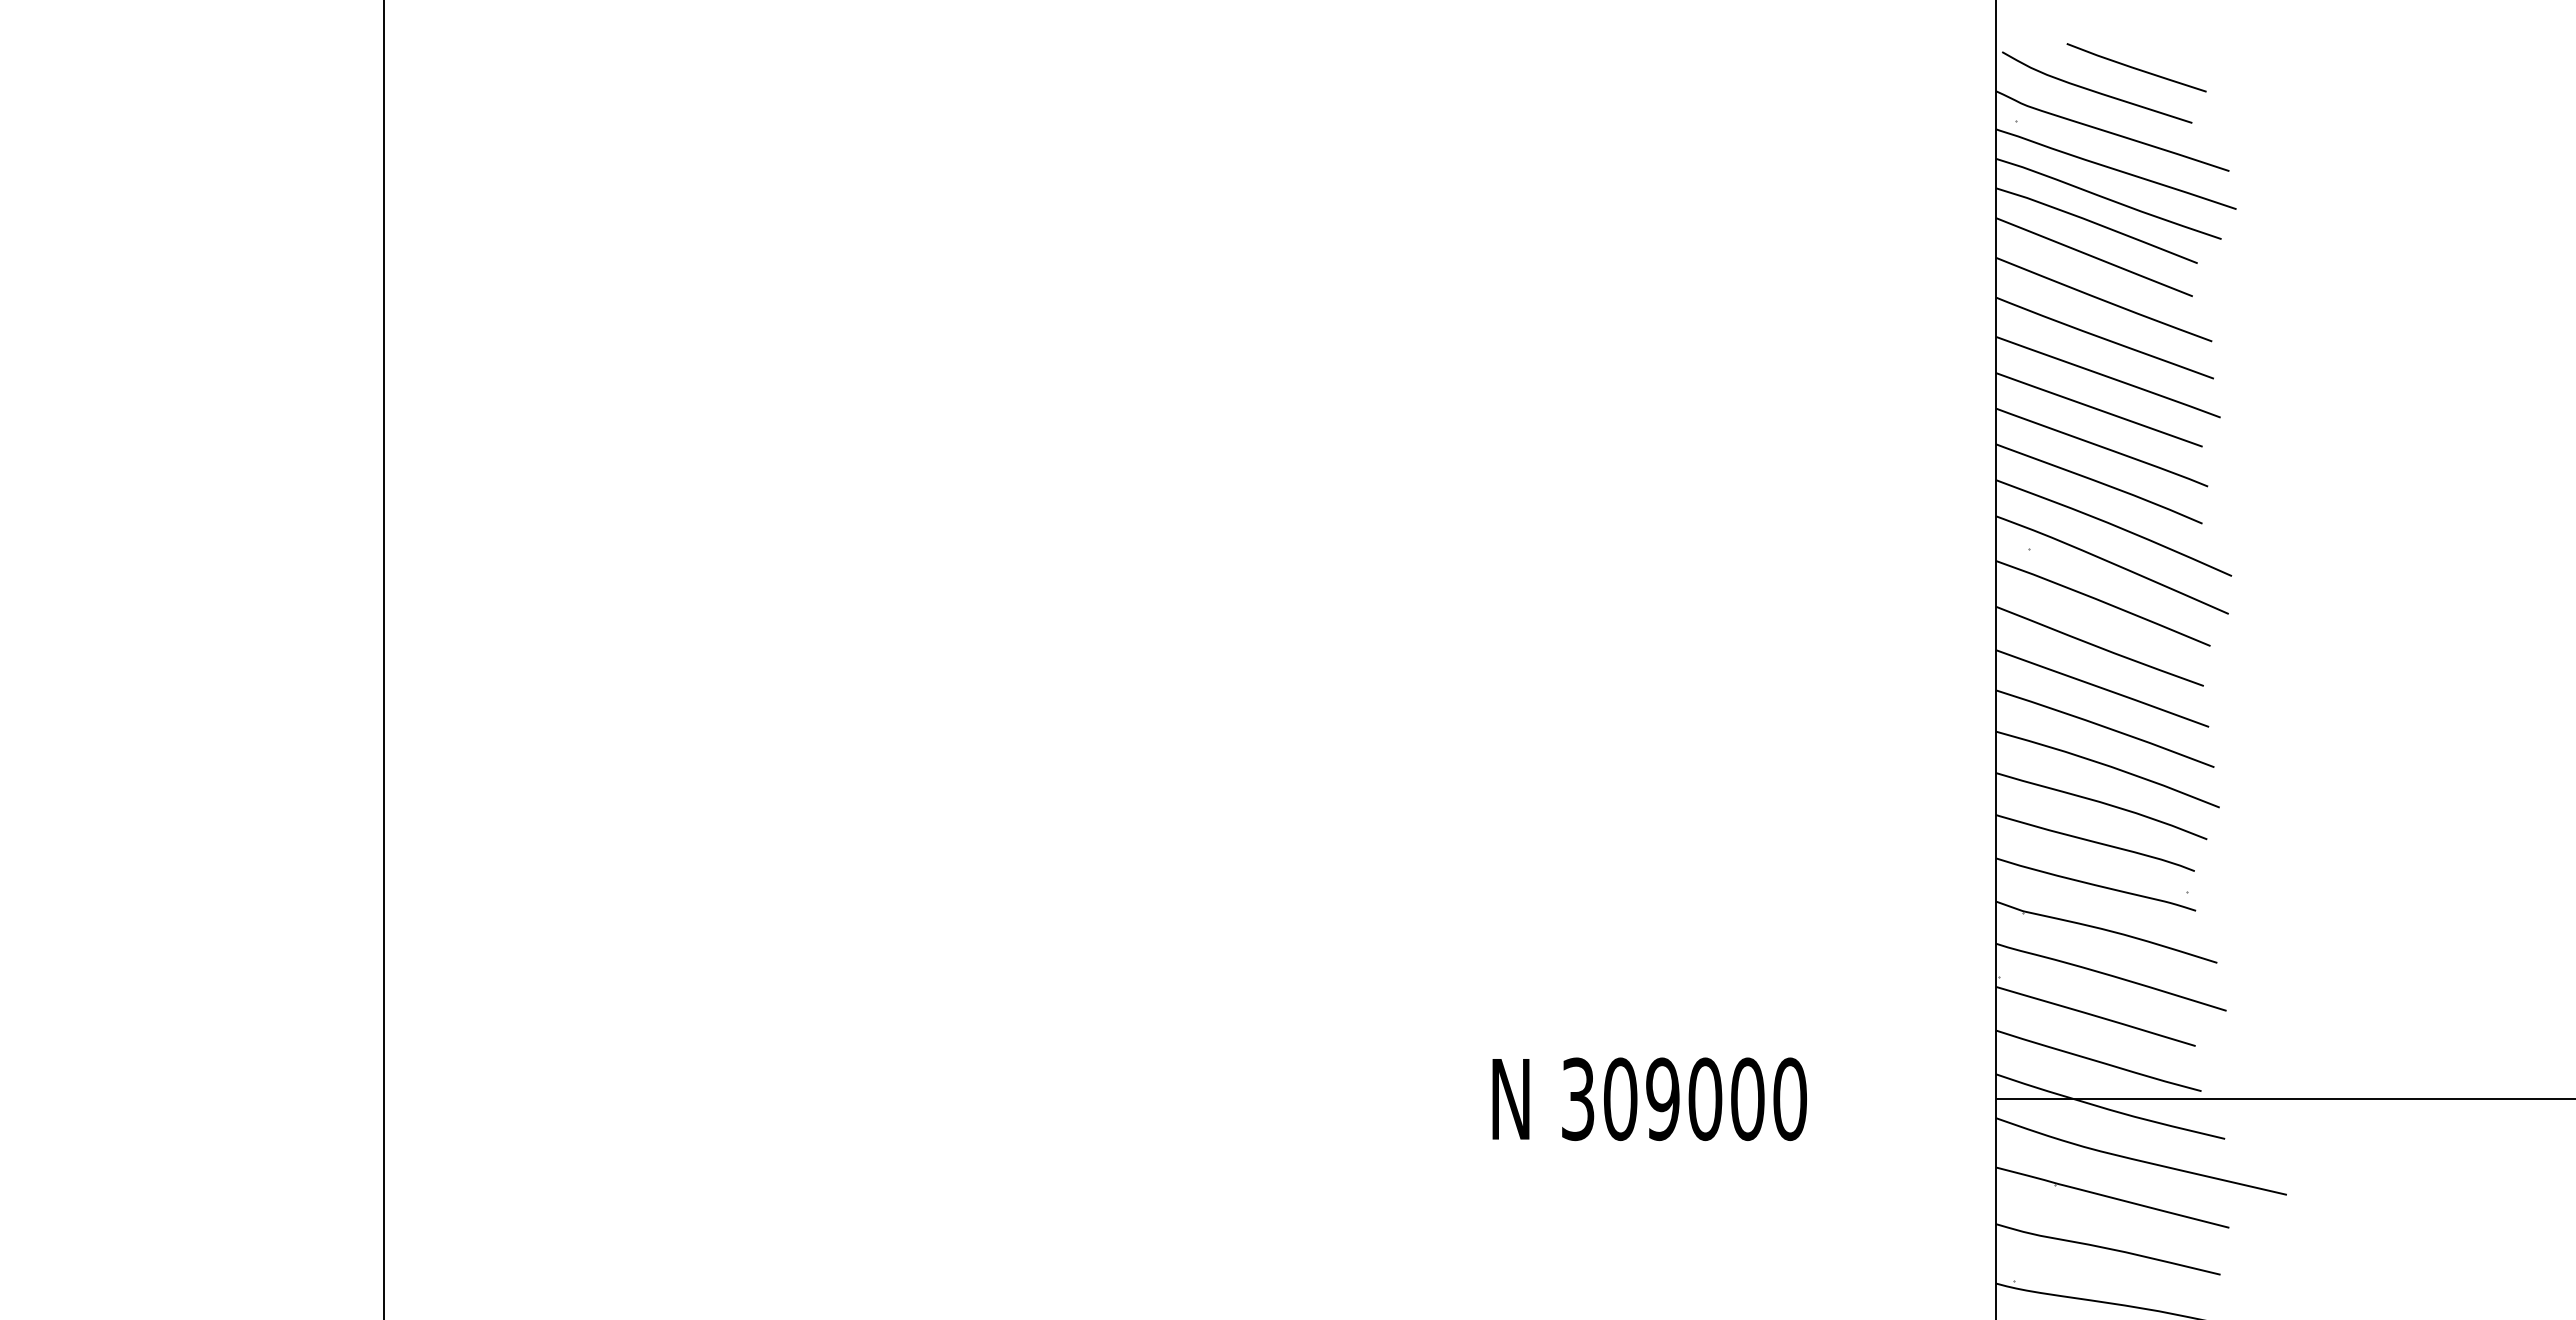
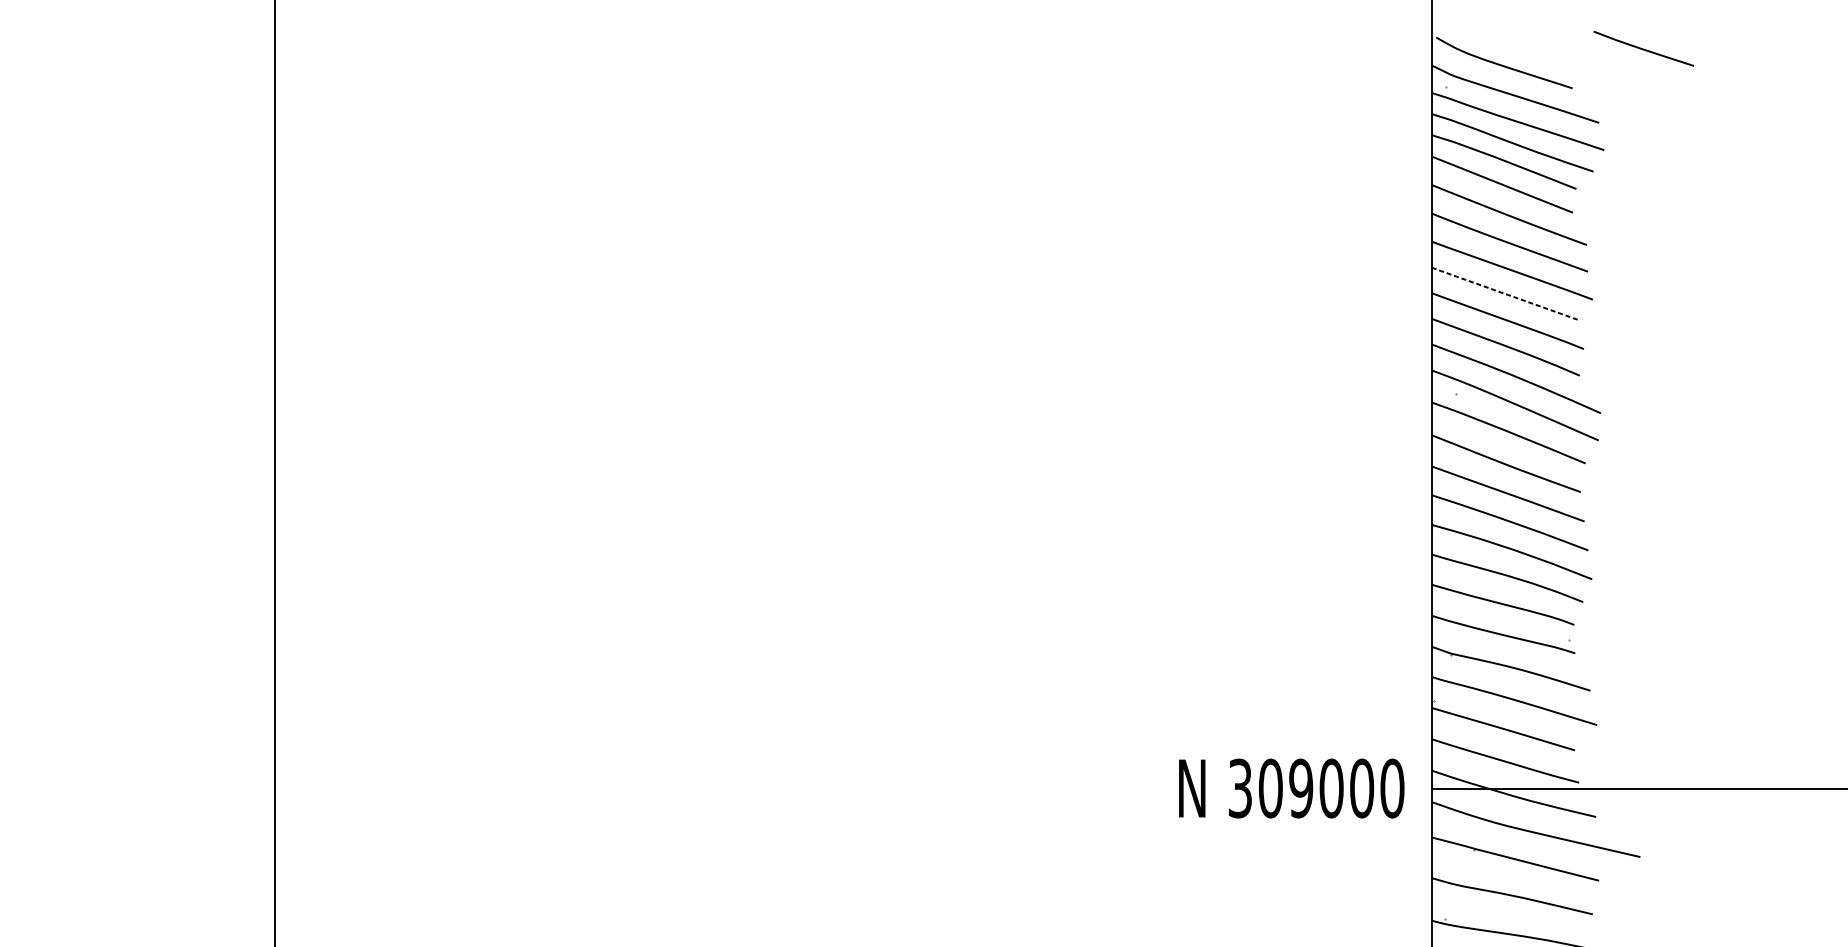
line: (2135, 67) -> (1642, 48), moved
line: (2098, 409) -> (1505, 293), solid -> dashed
text: (1649, 1098) -> (1291, 787), moved

